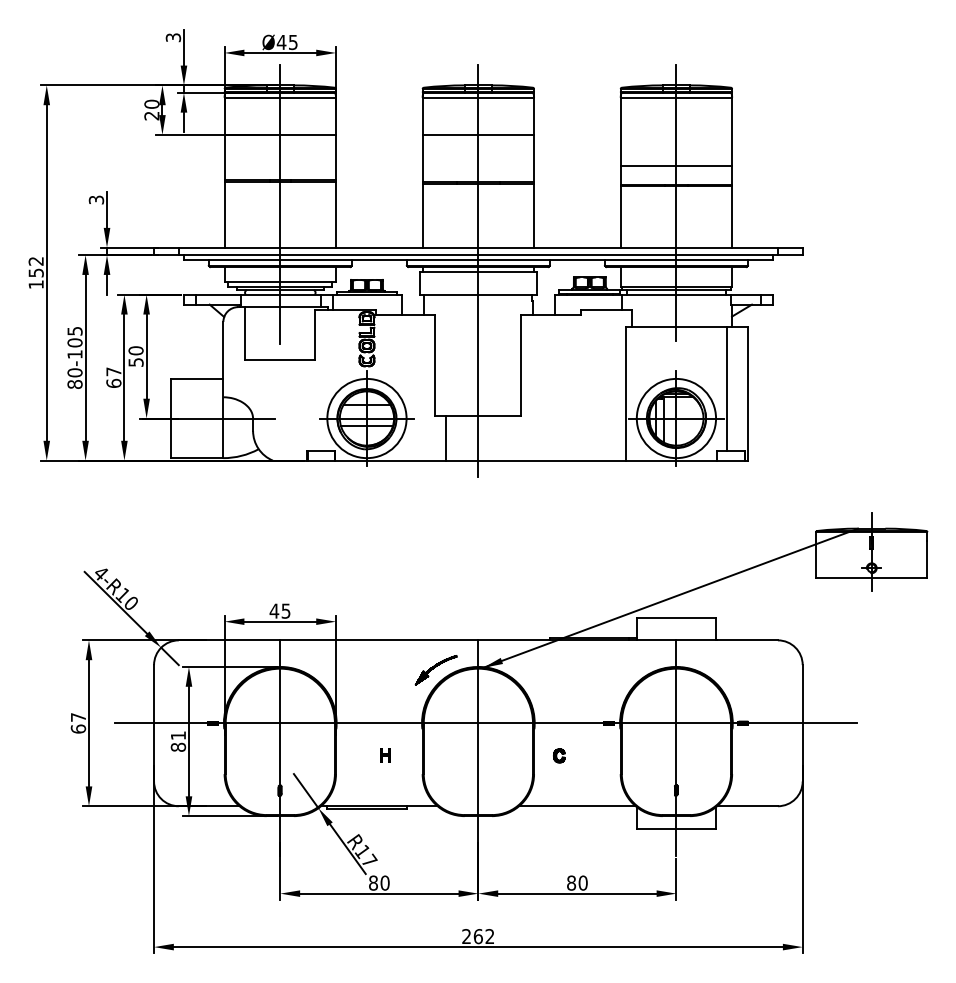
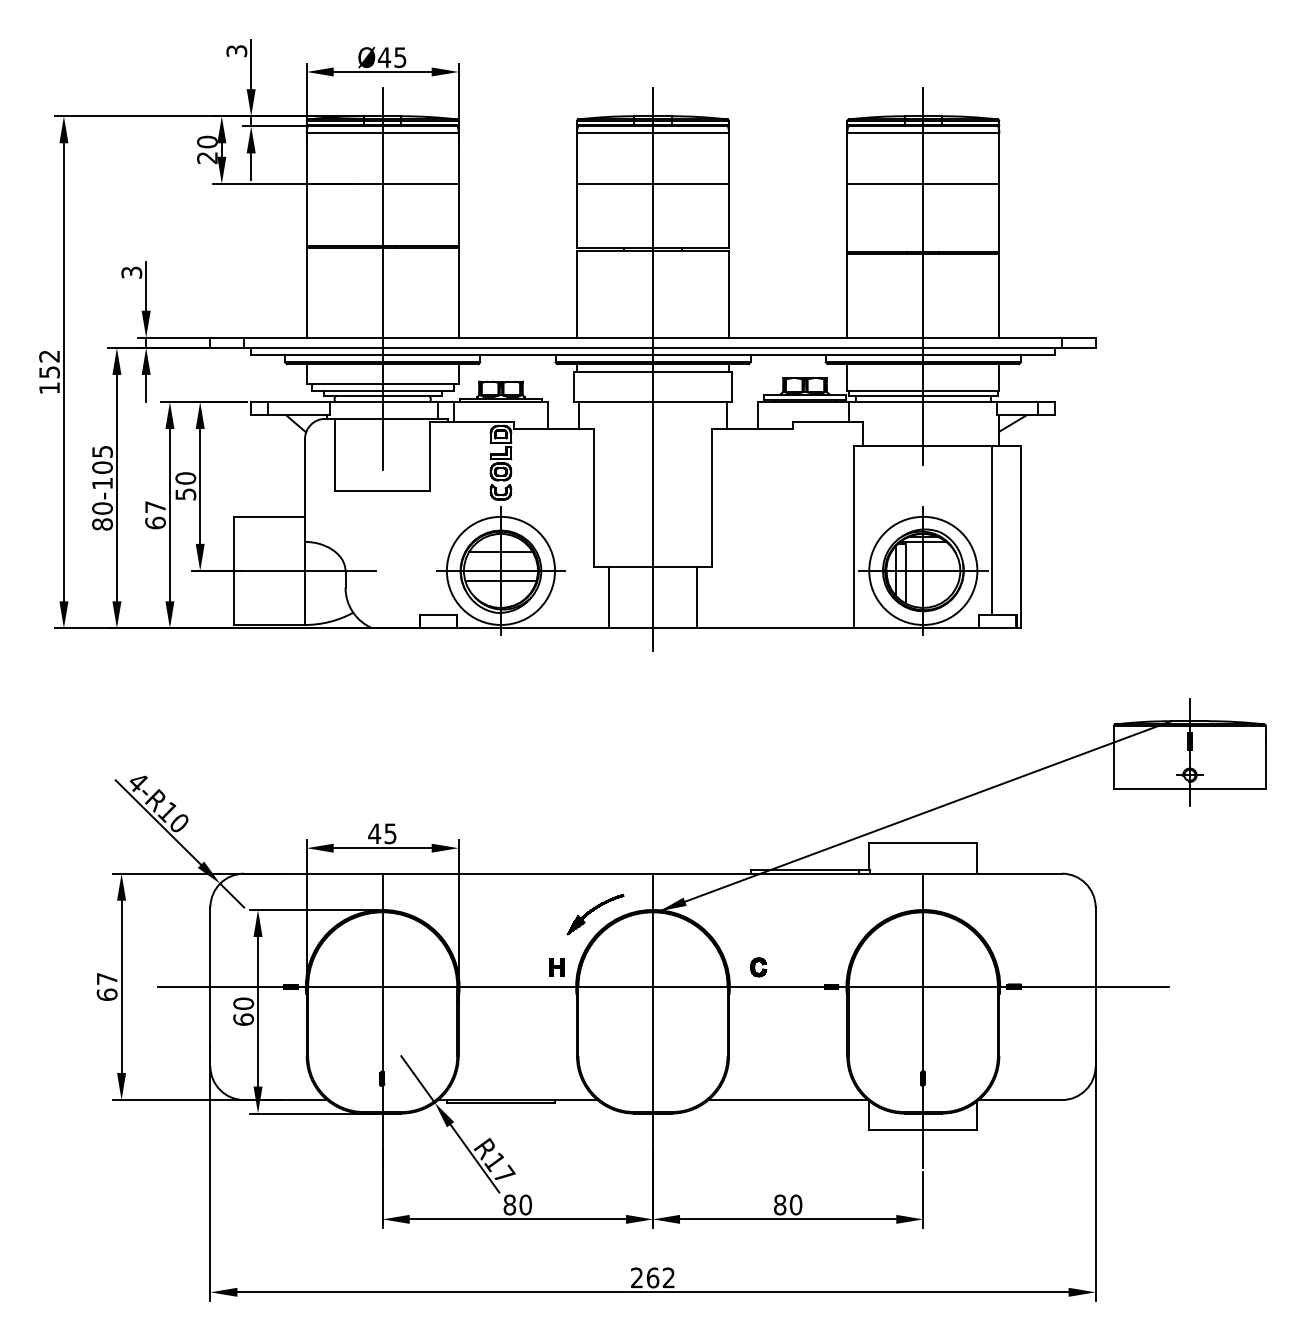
line: (676, 166) -> (923, 183), moved
line: (510, 438) -> (697, 597), added
text: (178, 741) -> (243, 1011), 81 -> 60
part: (384, 755) -> (556, 967), moved
part: (559, 756) -> (758, 967), moved

